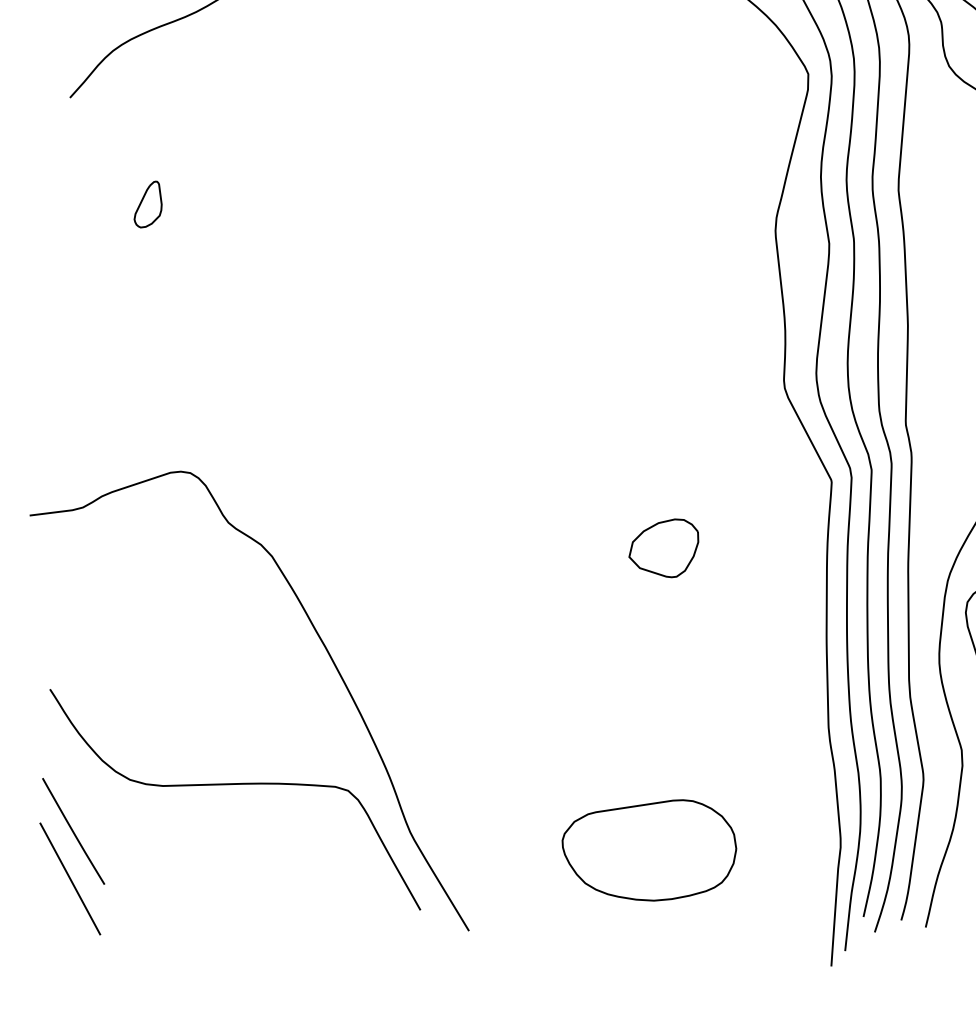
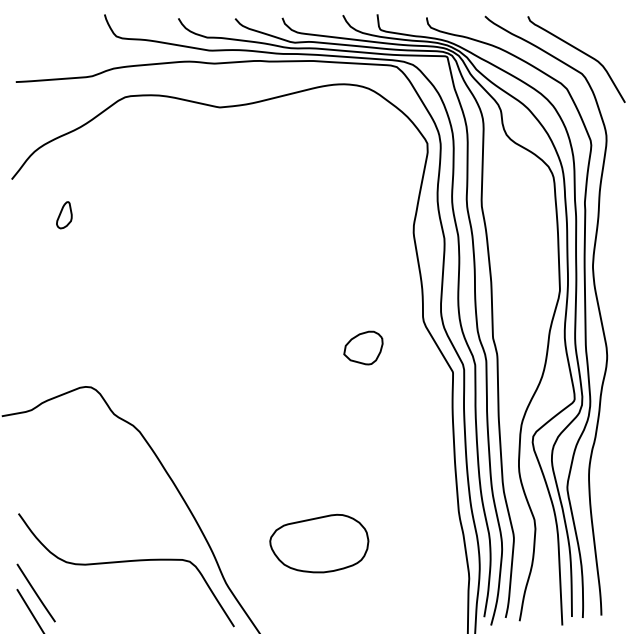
part: (148, 204) -> (64, 215), moved
part: (664, 546) -> (363, 347), moved
part: (649, 849) -> (319, 543), moved

